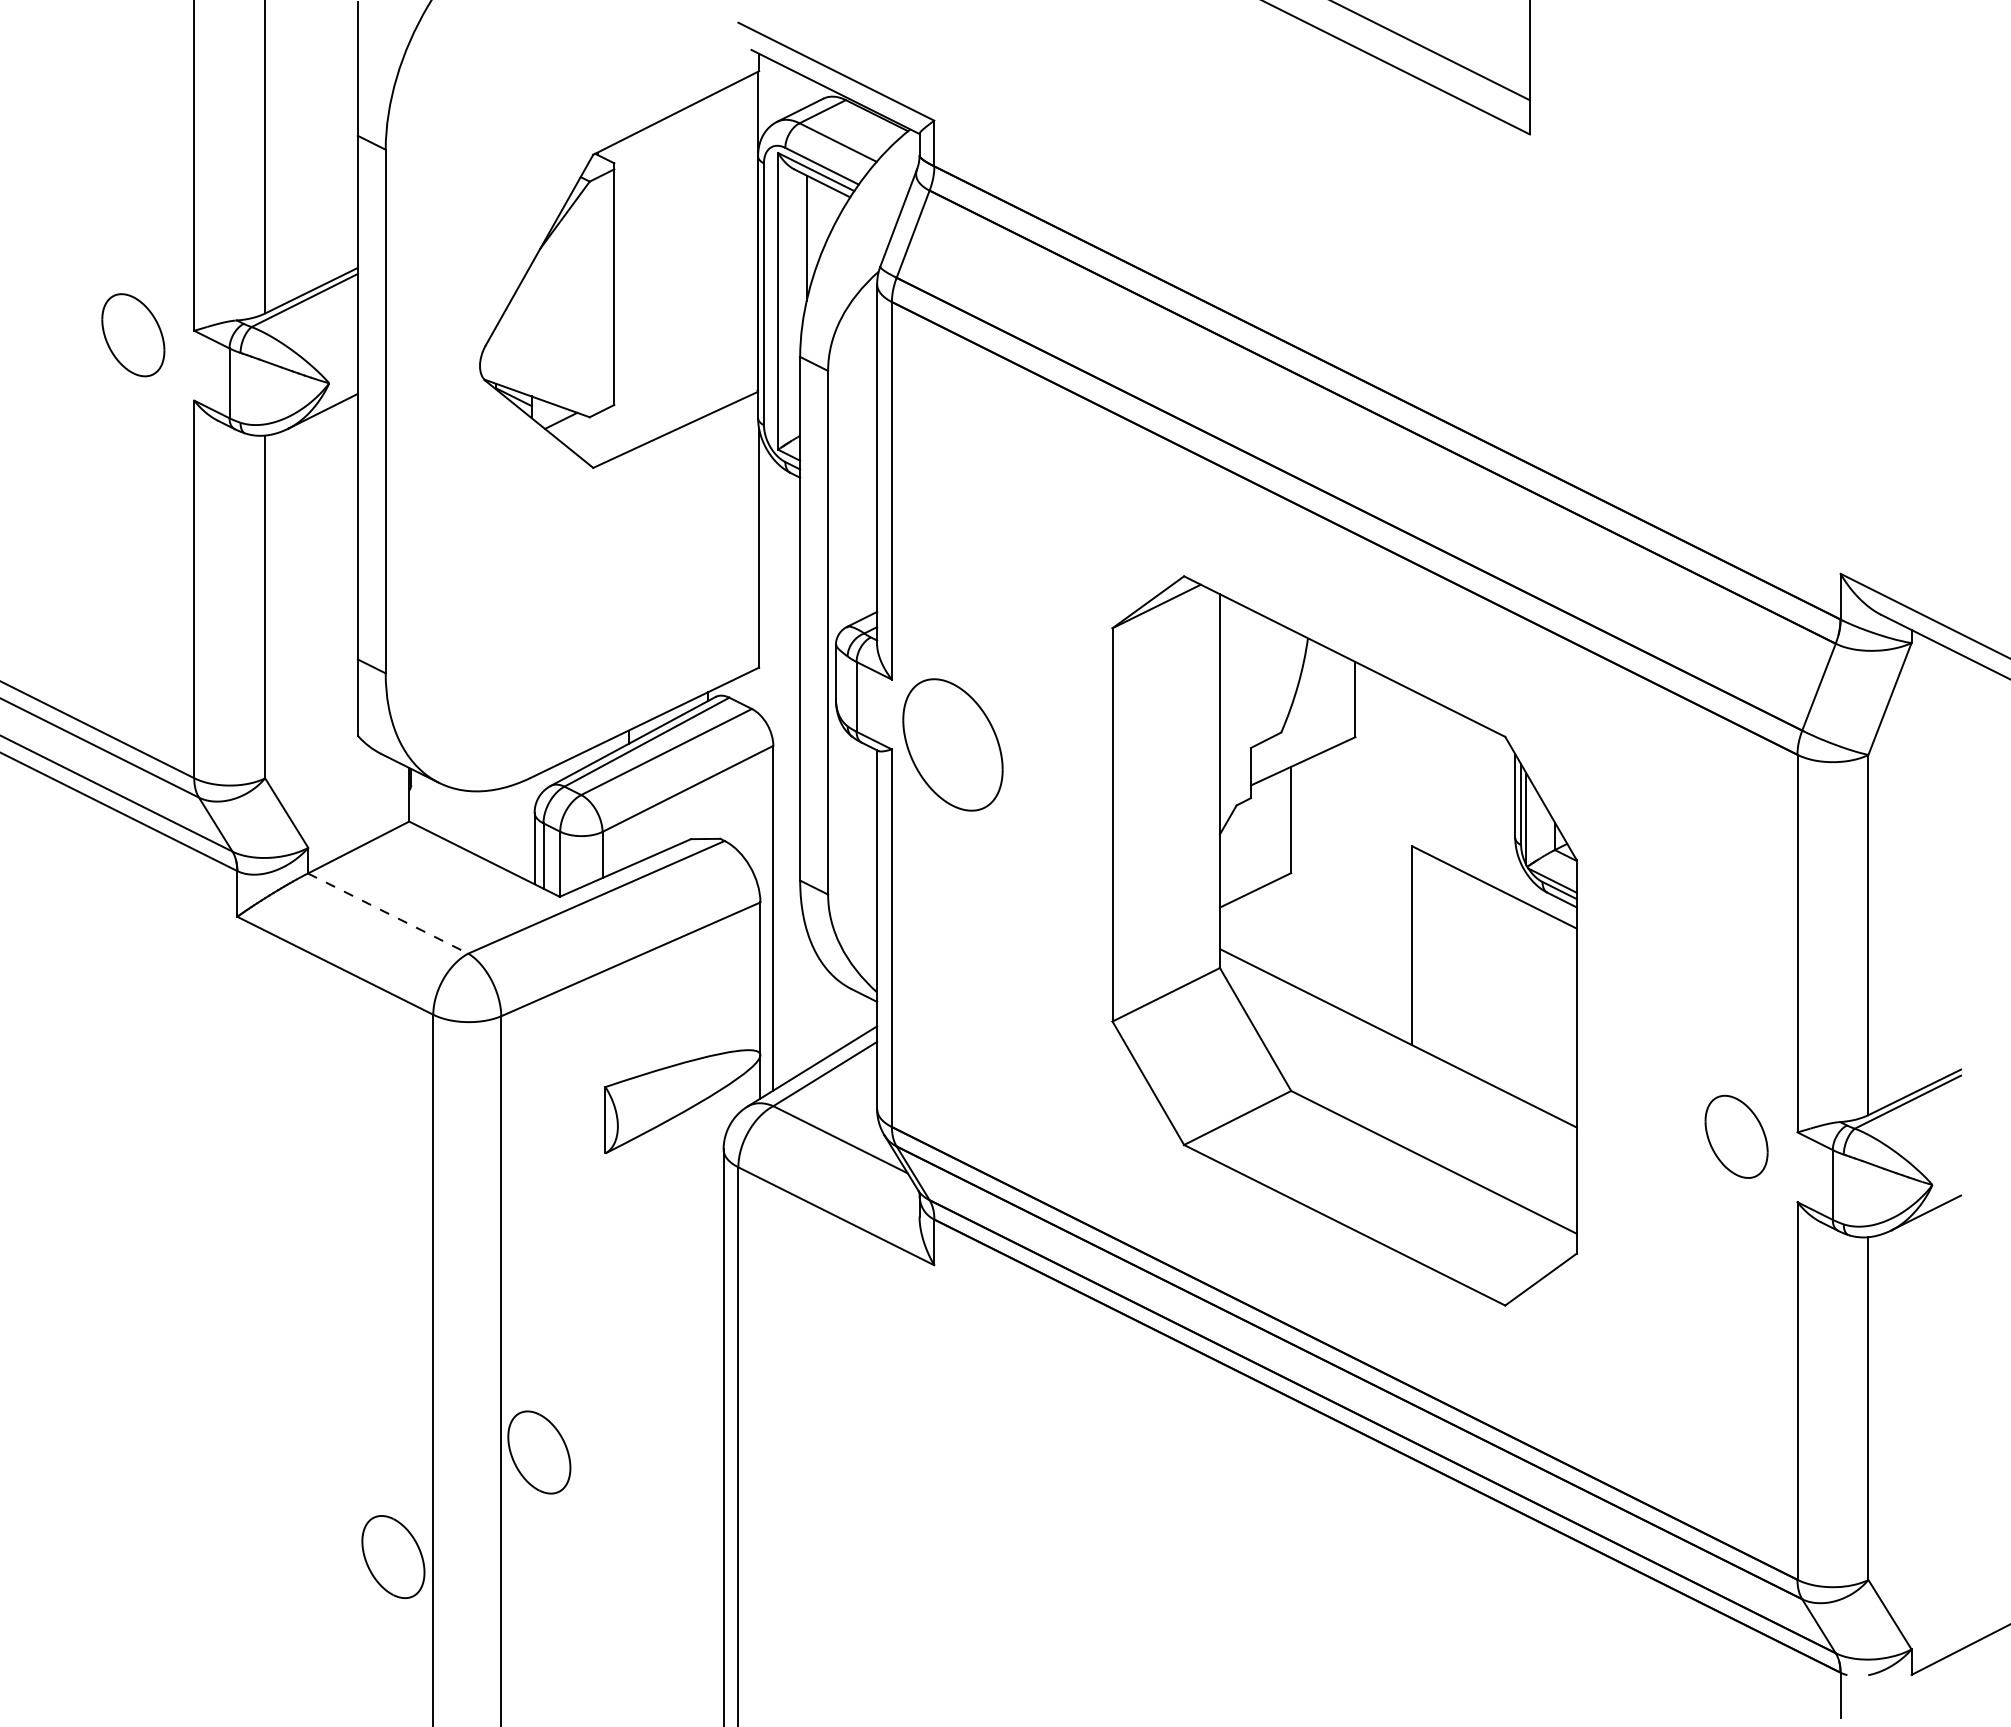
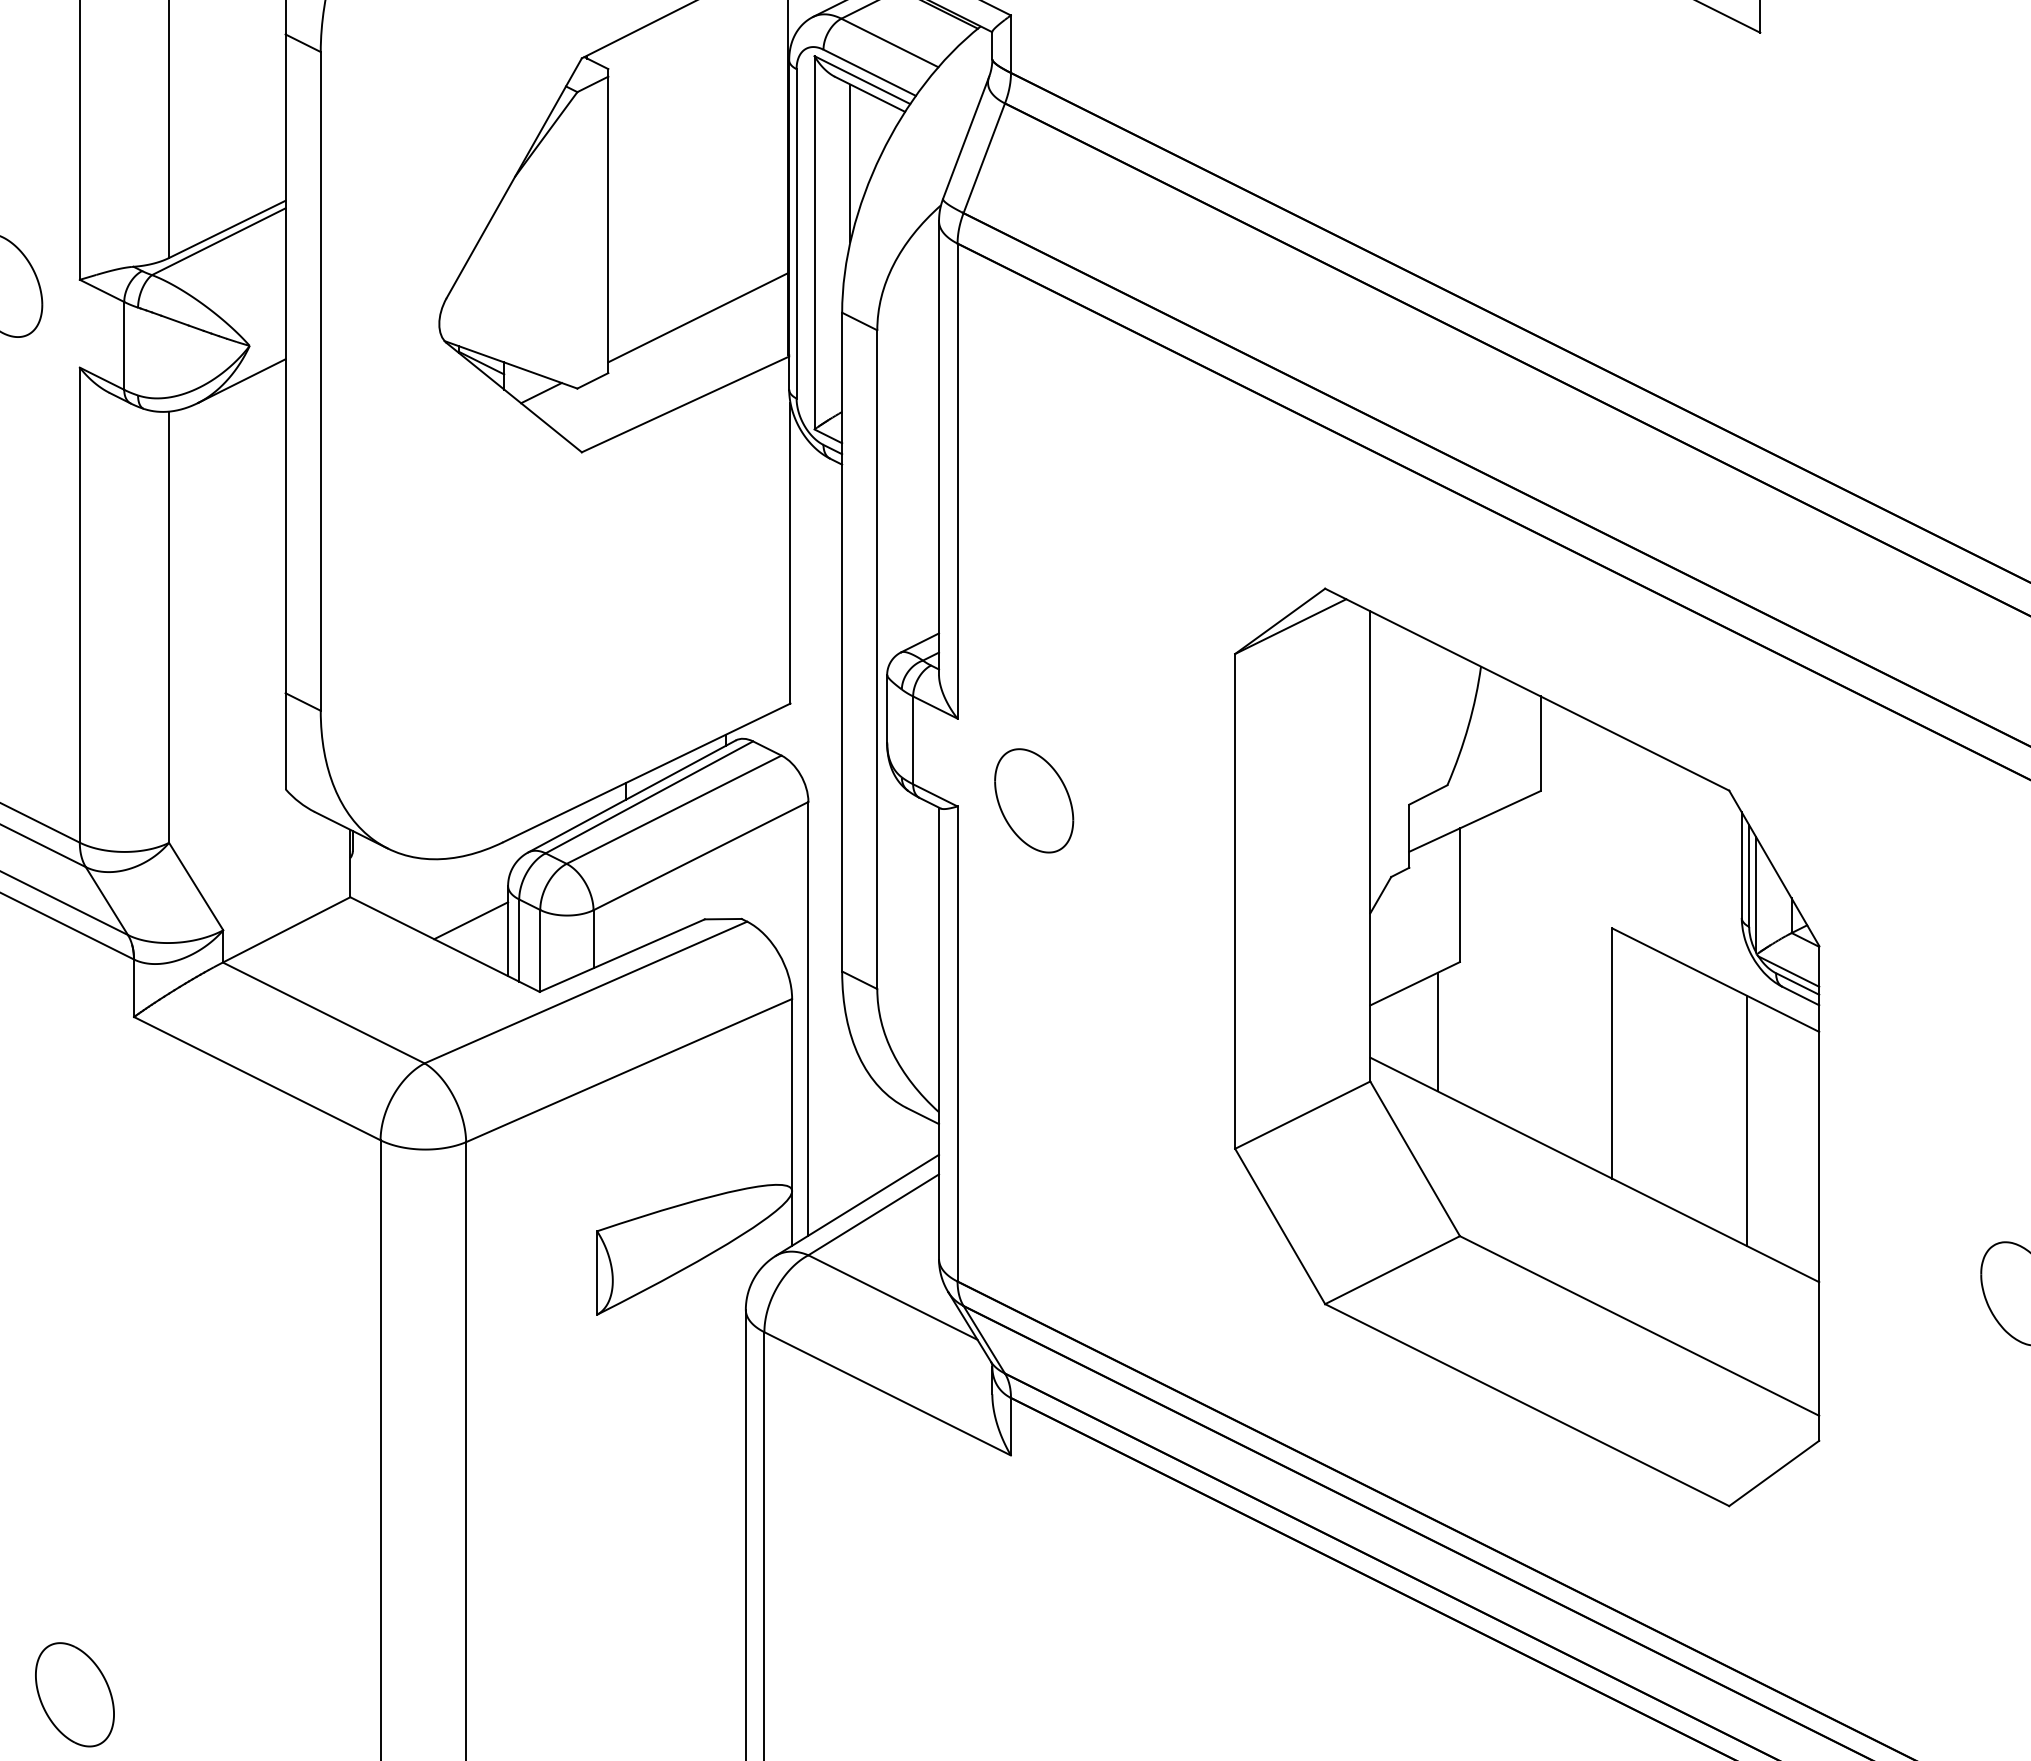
line: (685, 360) -> (697, 317), added
part: (952, 744) -> (1033, 800), size x0.62
line: (504, 839) -> (470, 919), added
line: (388, 913) -> (324, 1012), dashed -> solid
line: (1273, 928) -> (1437, 1031), added
line: (1519, 998) -> (1747, 1119), added
part: (539, 1452) -> (75, 1694), moved

